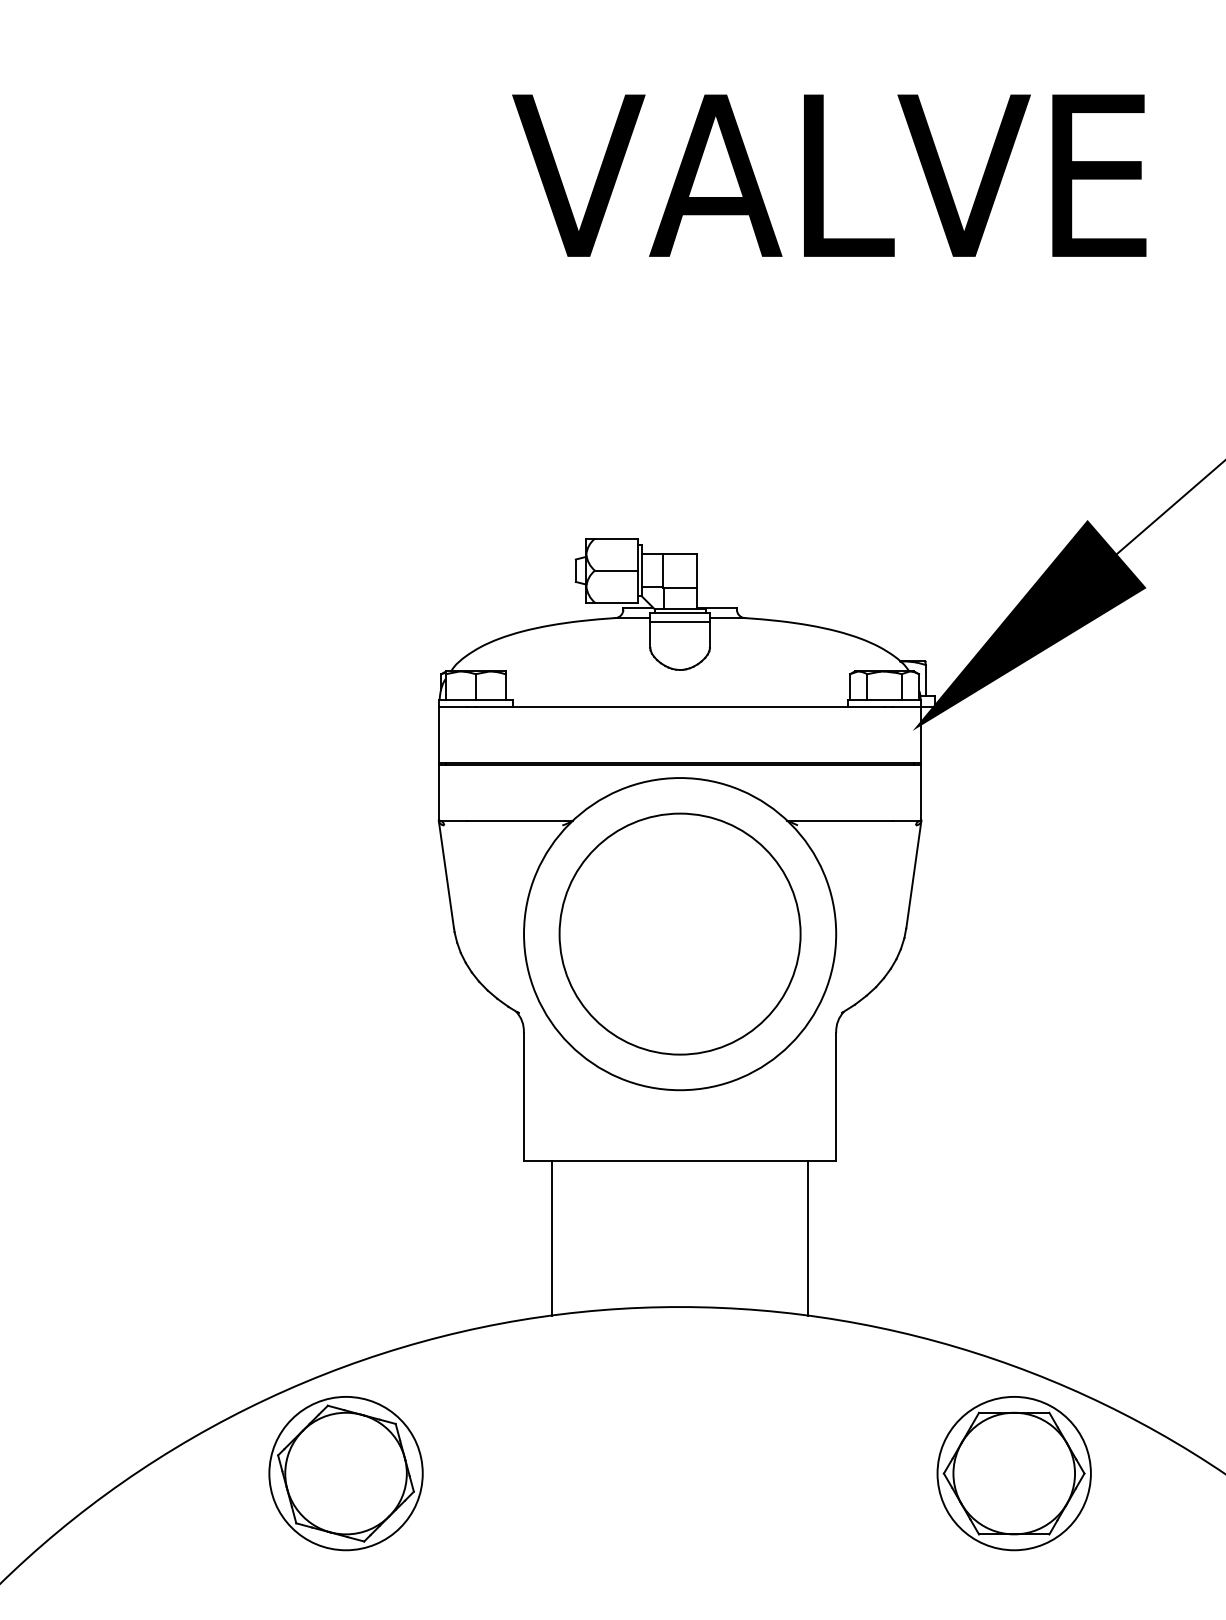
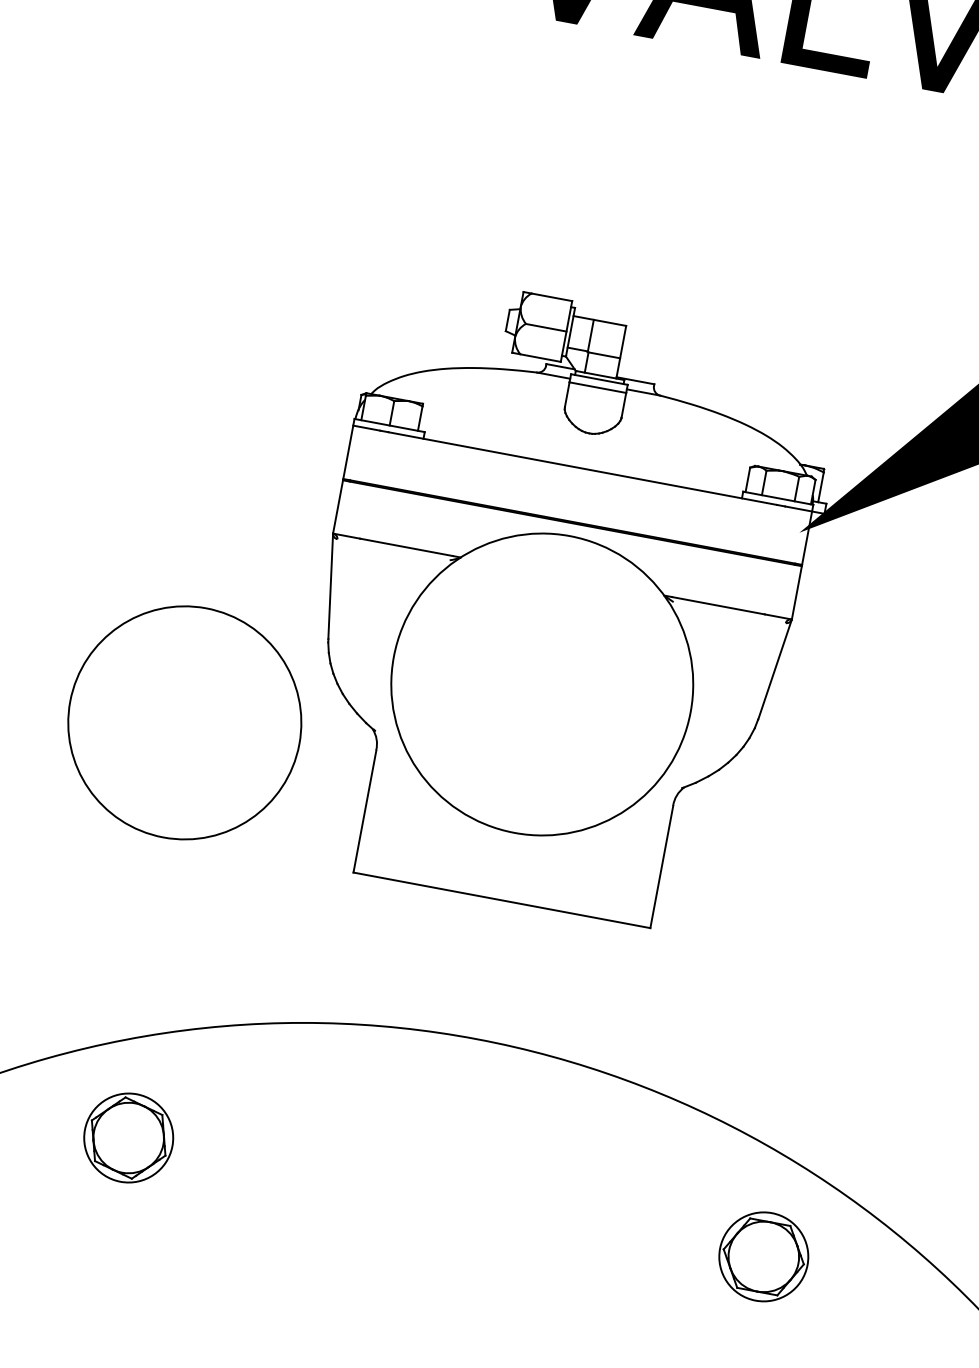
circle: (679, 933) -> (184, 722), moved
line: (552, 1238) -> (366, 951), removed
line: (807, 1238) -> (609, 996), removed
part: (345, 1473) -> (128, 1137), size x0.6
part: (1013, 1473) -> (763, 1256), size x0.6

